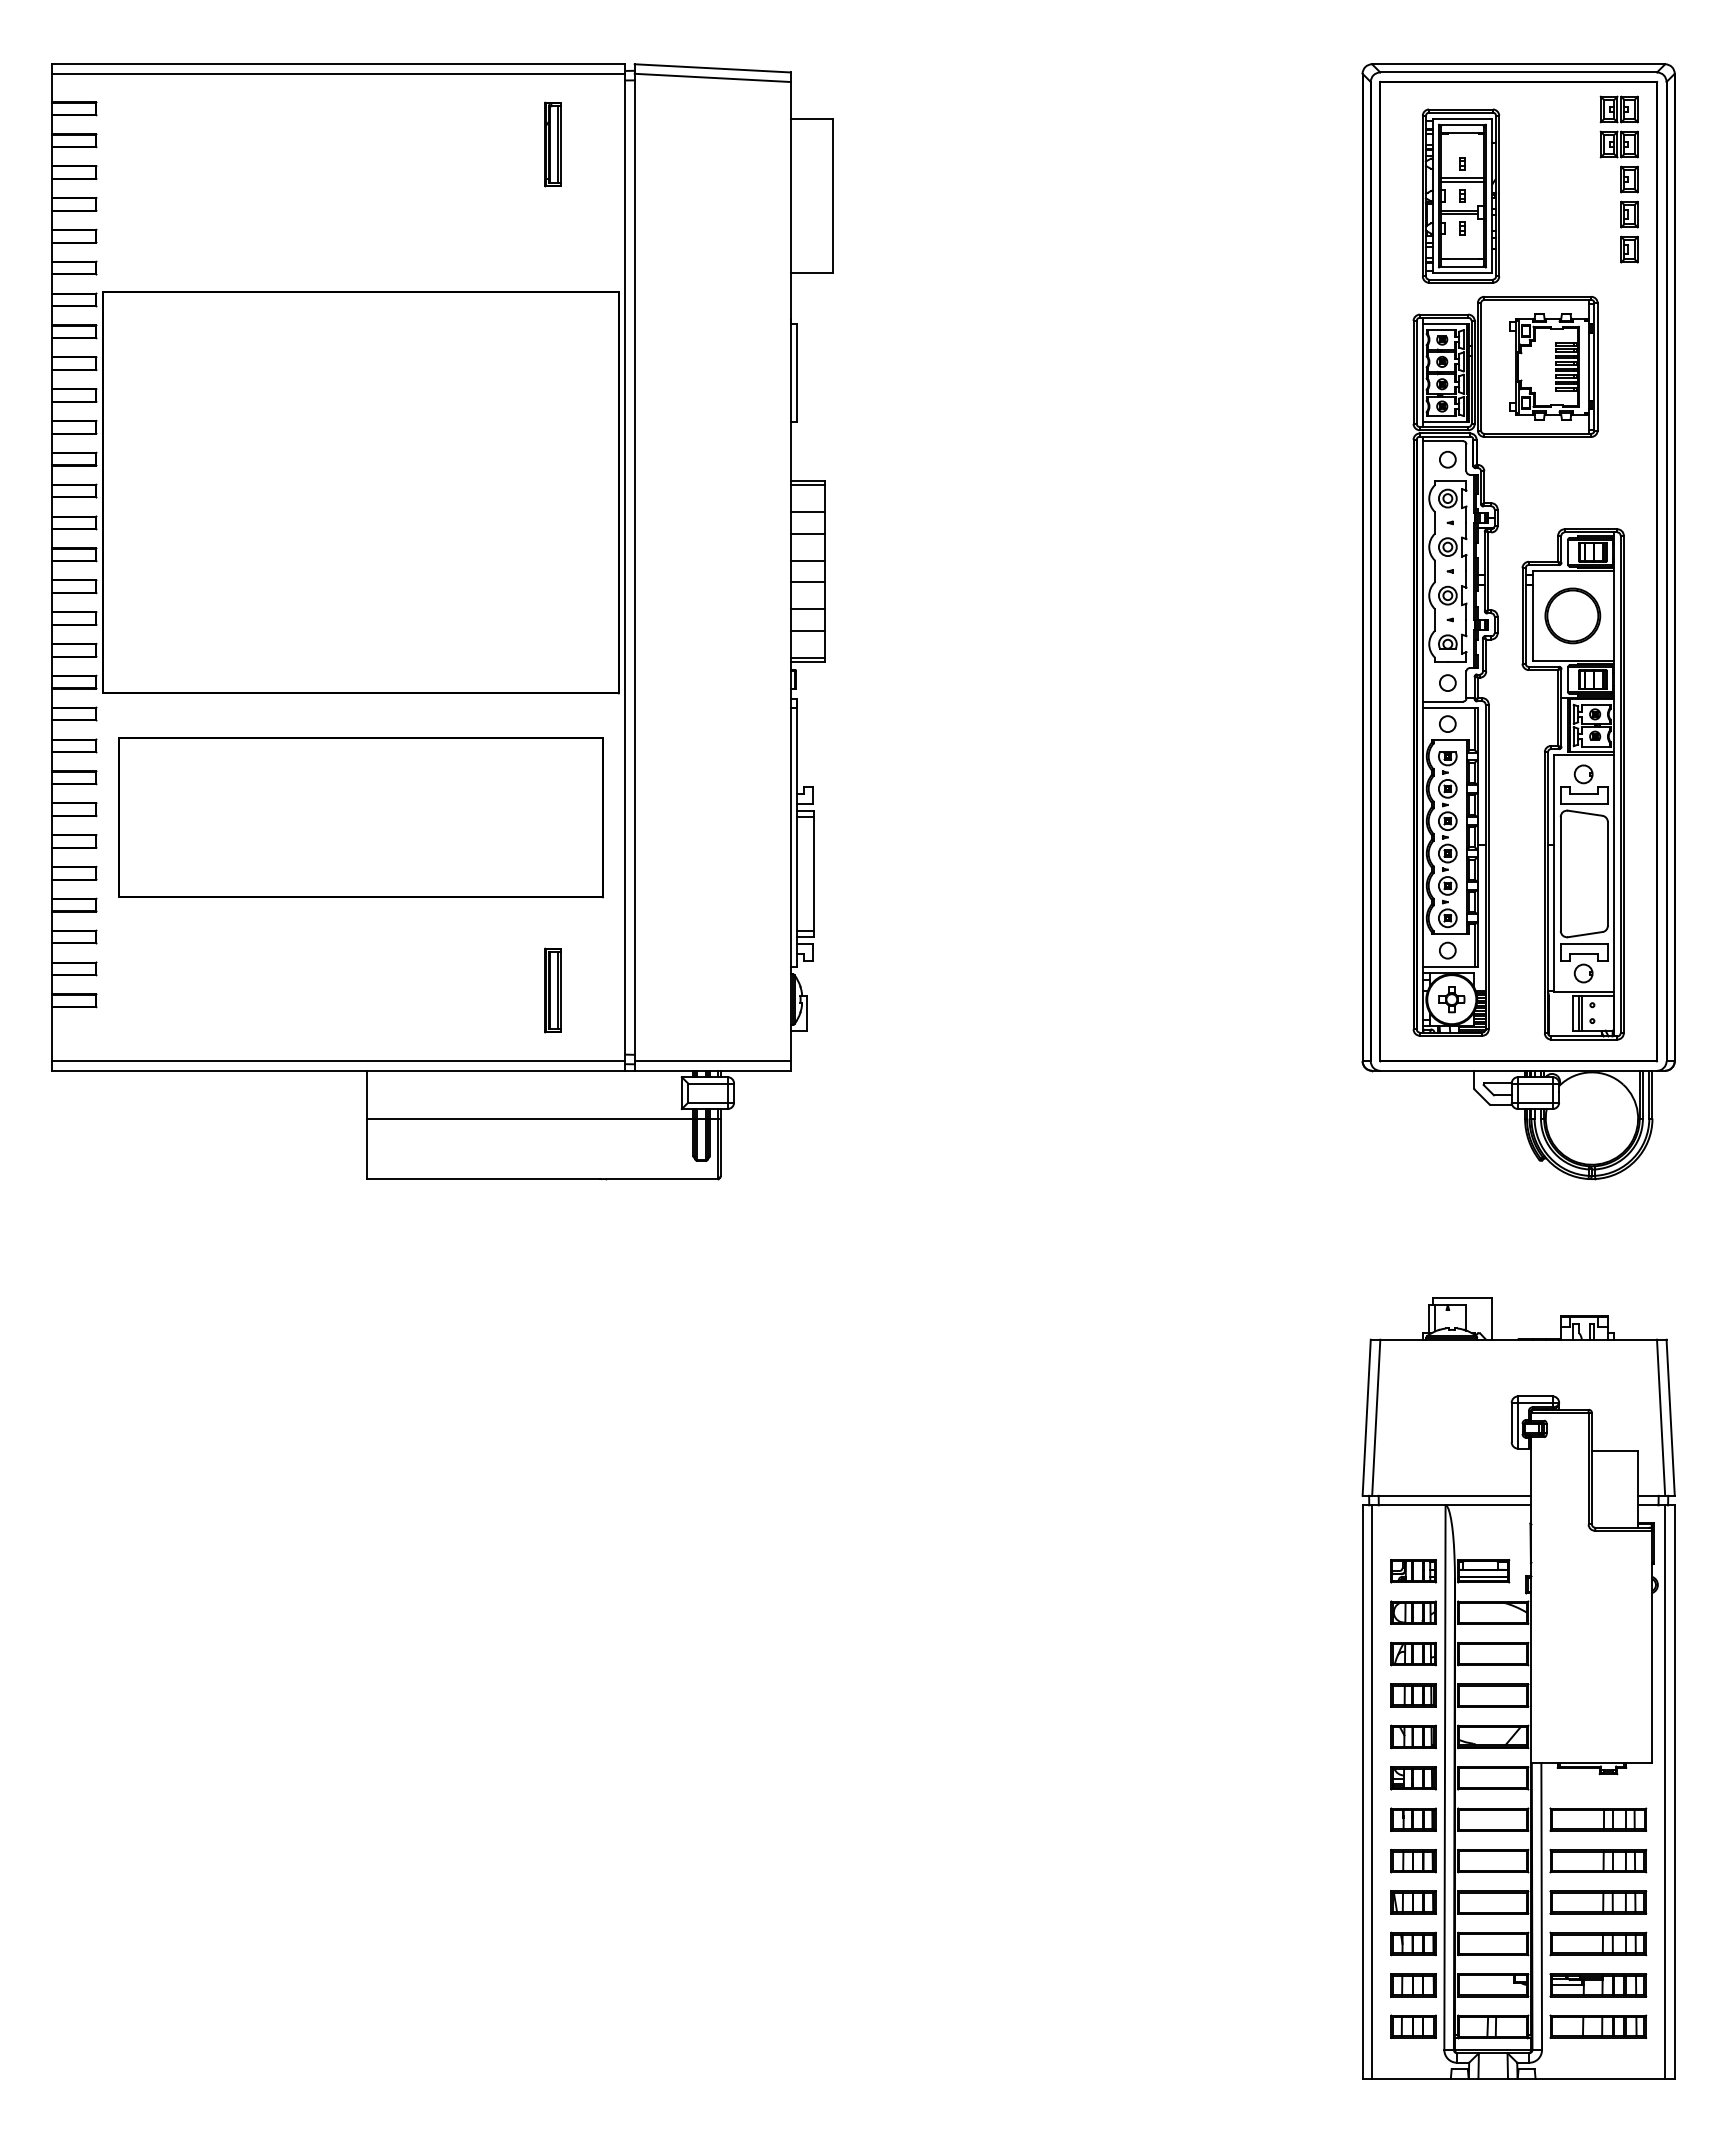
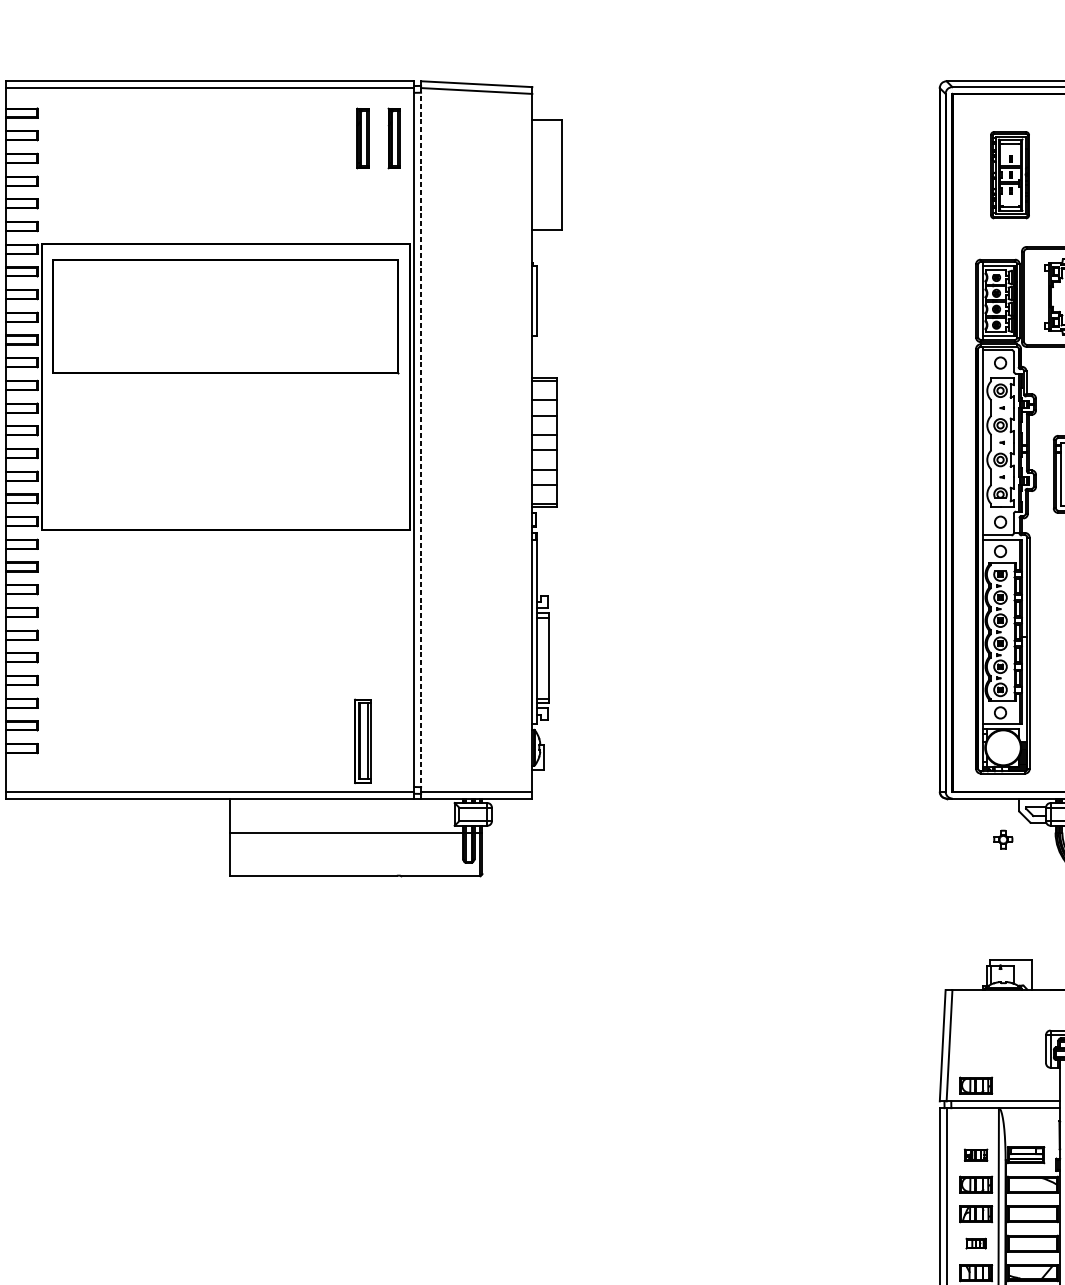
part: (596, 144) -> (393, 138), added
part: (1461, 195) -> (1010, 174), size x0.7
line: (634, 567) -> (420, 439), solid -> dashed
part: (360, 817) -> (225, 316), moved
part: (552, 990) -> (362, 741), size x1.4
part: (1451, 999) -> (1003, 839), moved
part: (1413, 1473) -> (976, 1085), added
part: (1413, 1571) -> (976, 1155), size x0.7
part: (1413, 1695) -> (976, 1243), size x0.6

